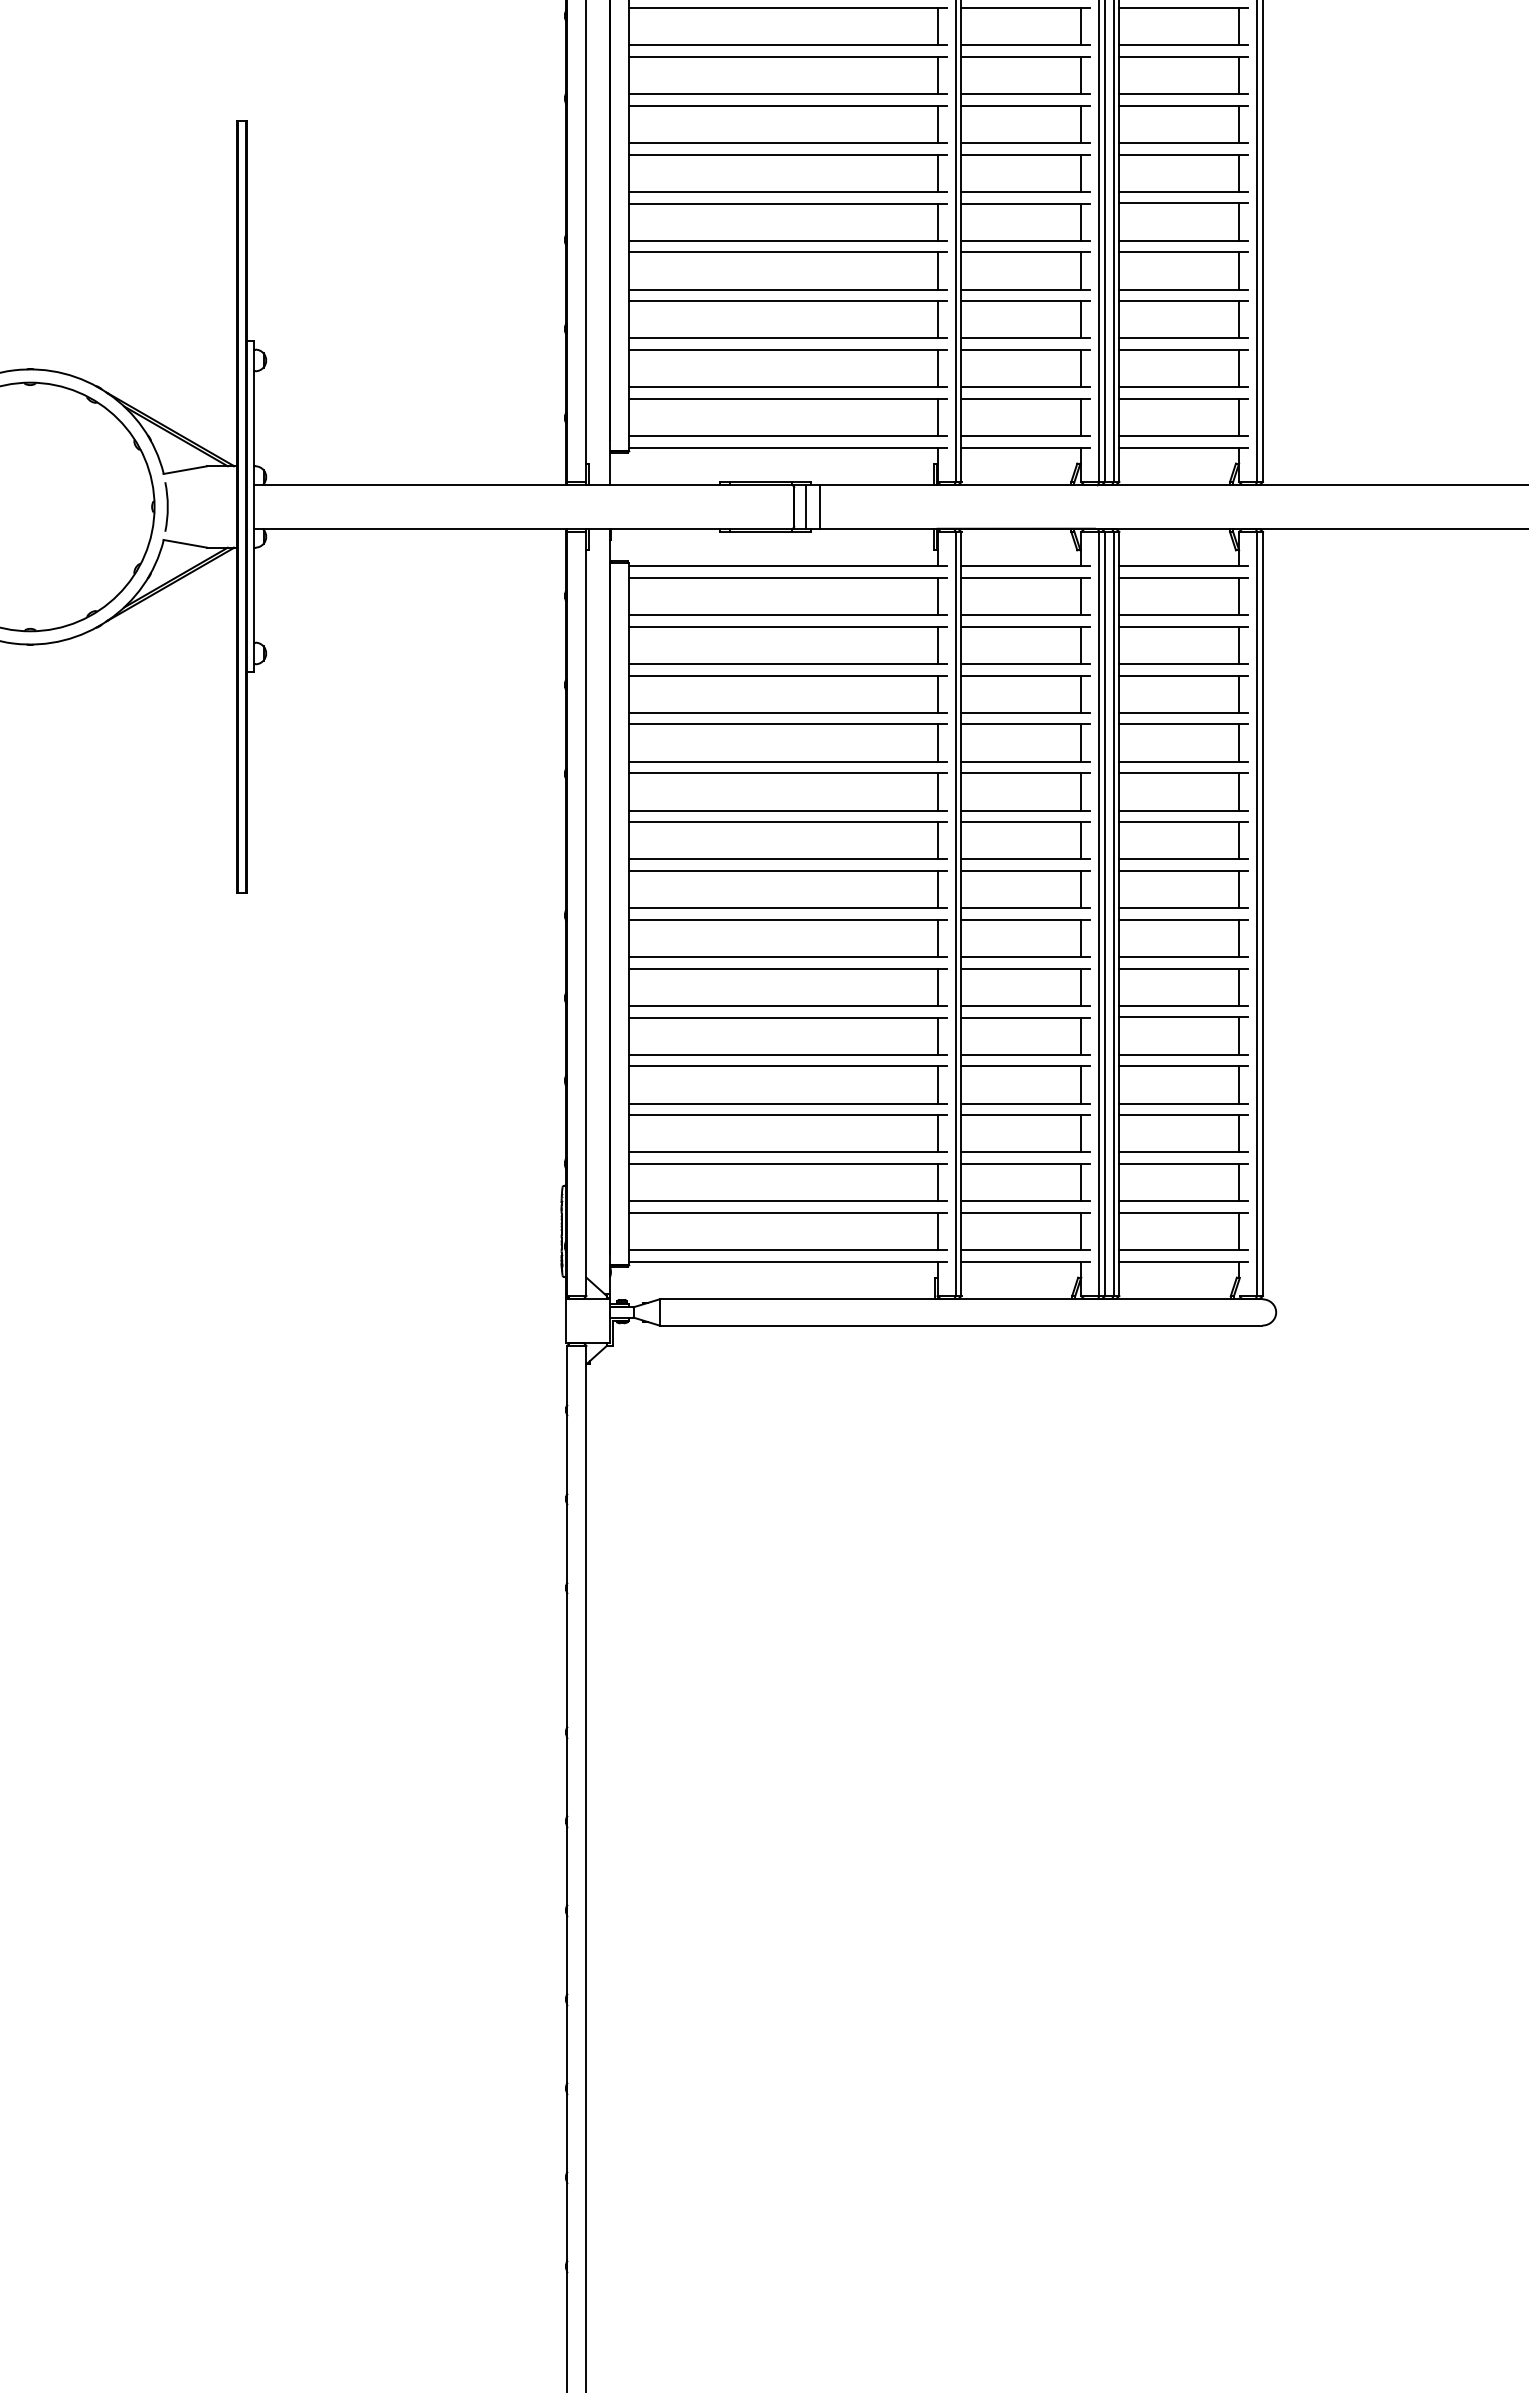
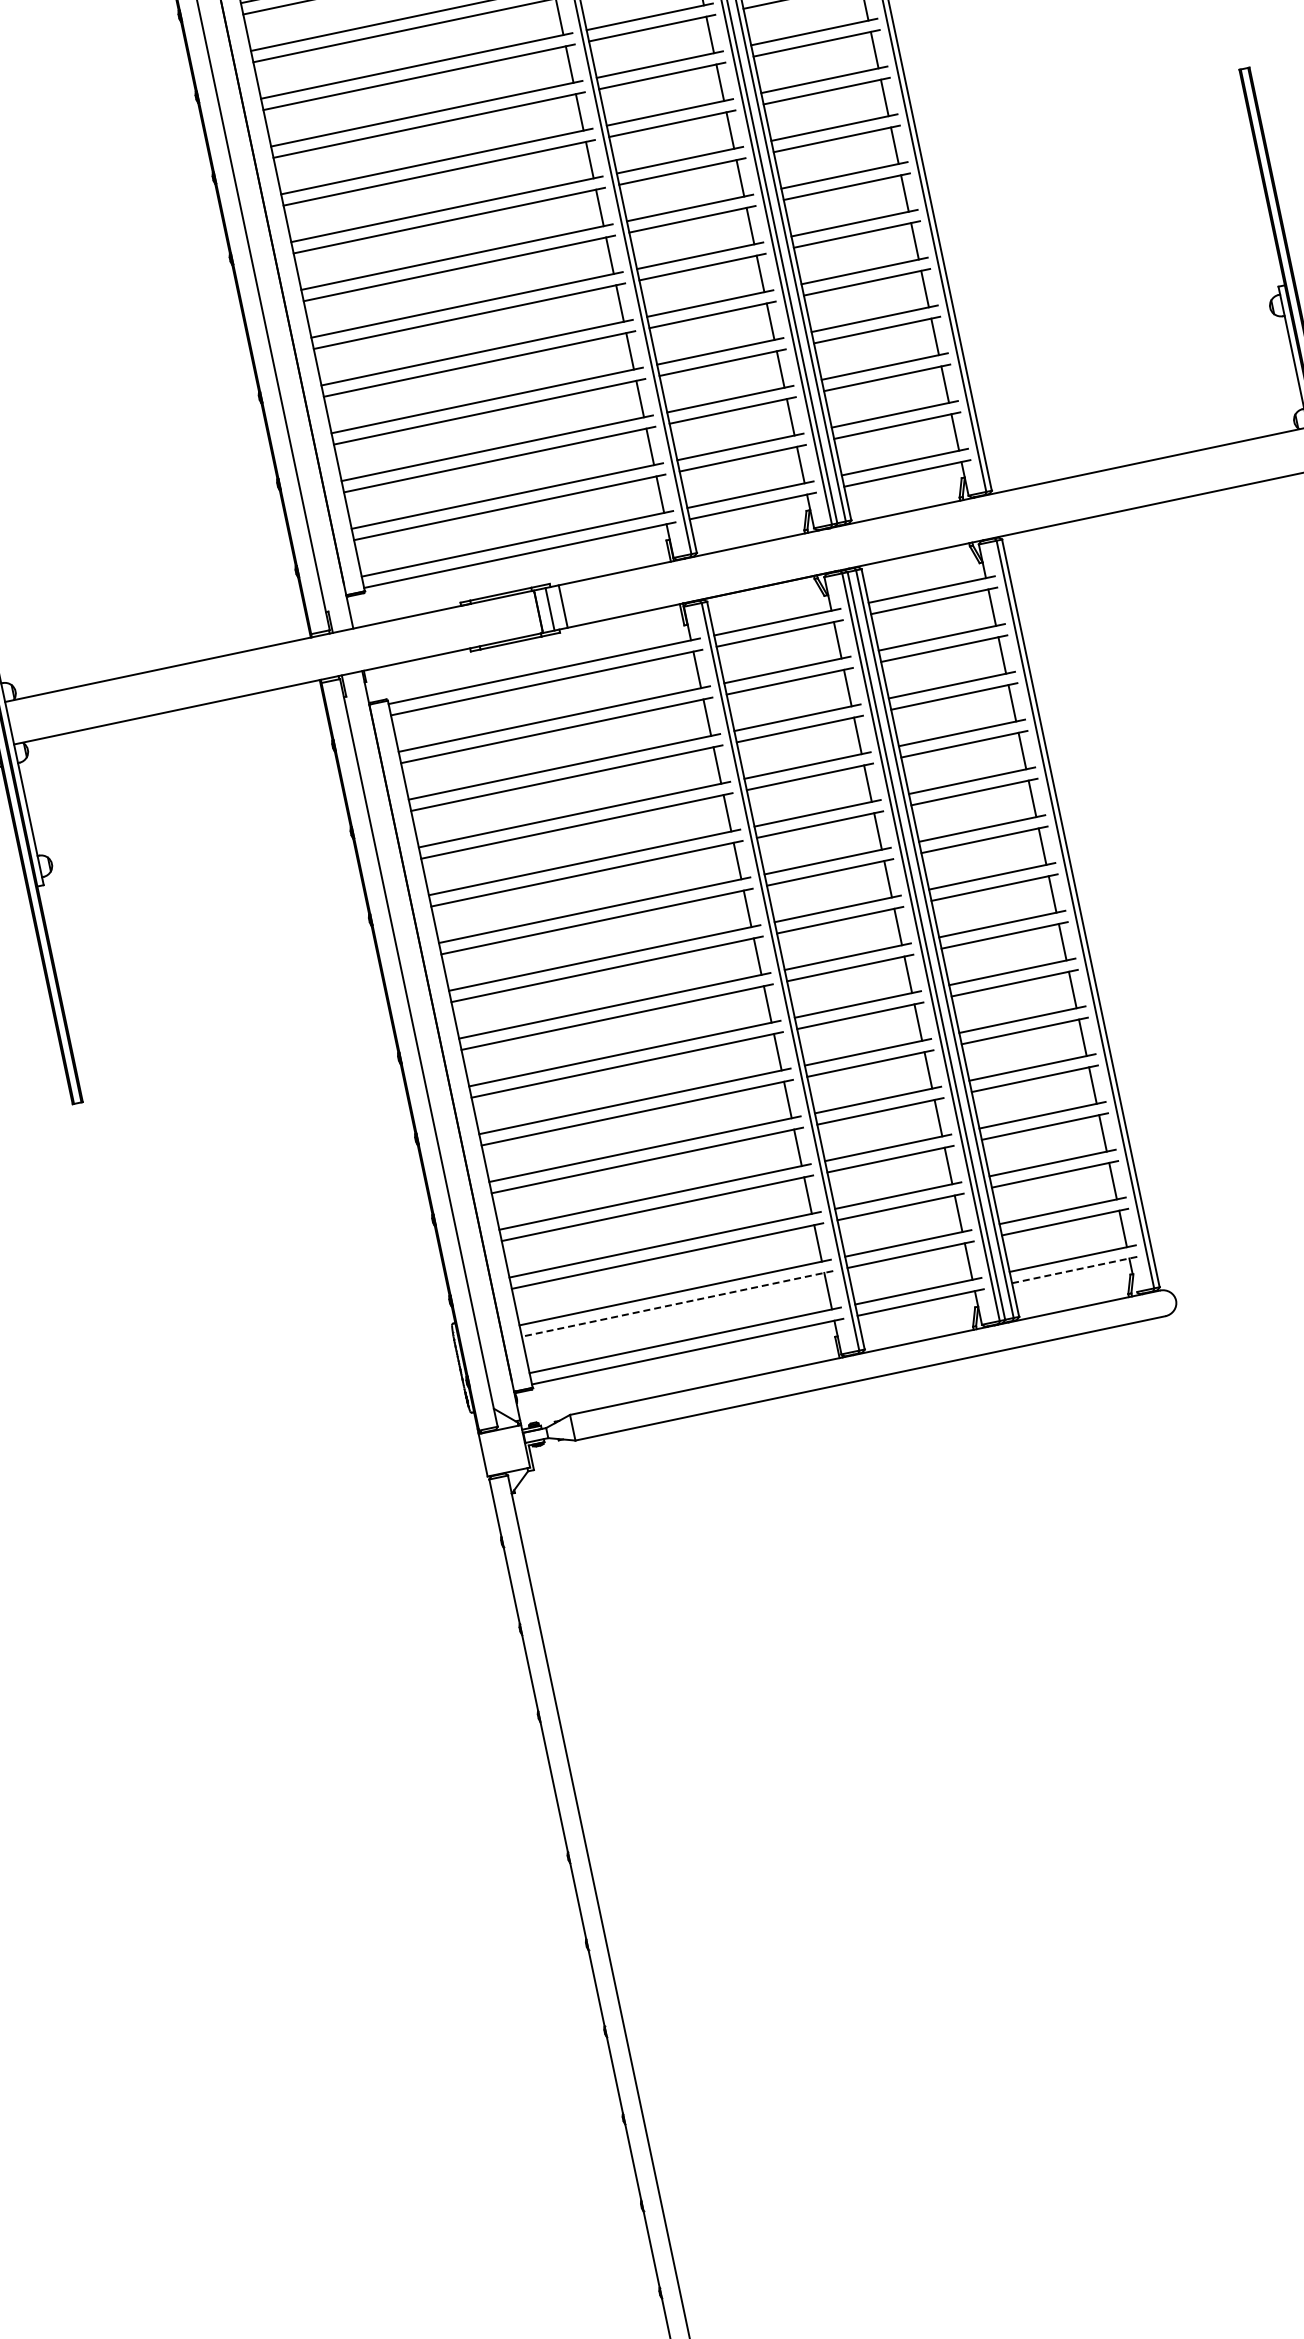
line: (787, 1212) -> (677, 1303), solid -> dashed
line: (1184, 1261) -> (1075, 1269), solid -> dashed

